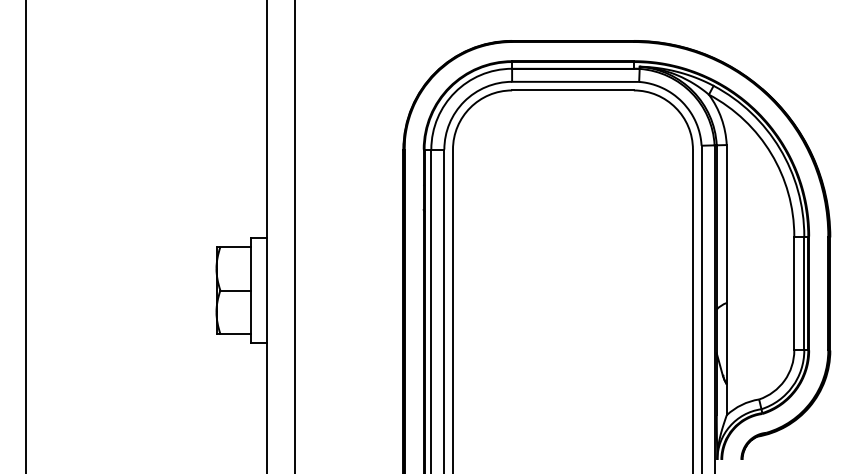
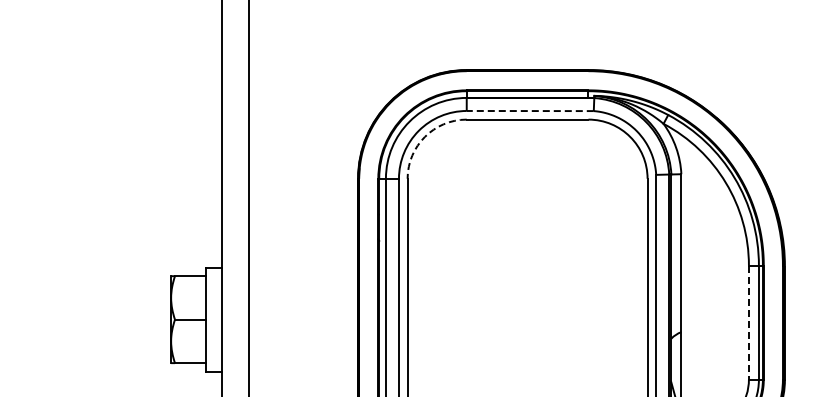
line: (575, 81) -> (530, 110), solid -> dashed
arc: (470, 107) -> (425, 136), solid -> dashed
line: (794, 293) -> (749, 322), solid -> dashed

